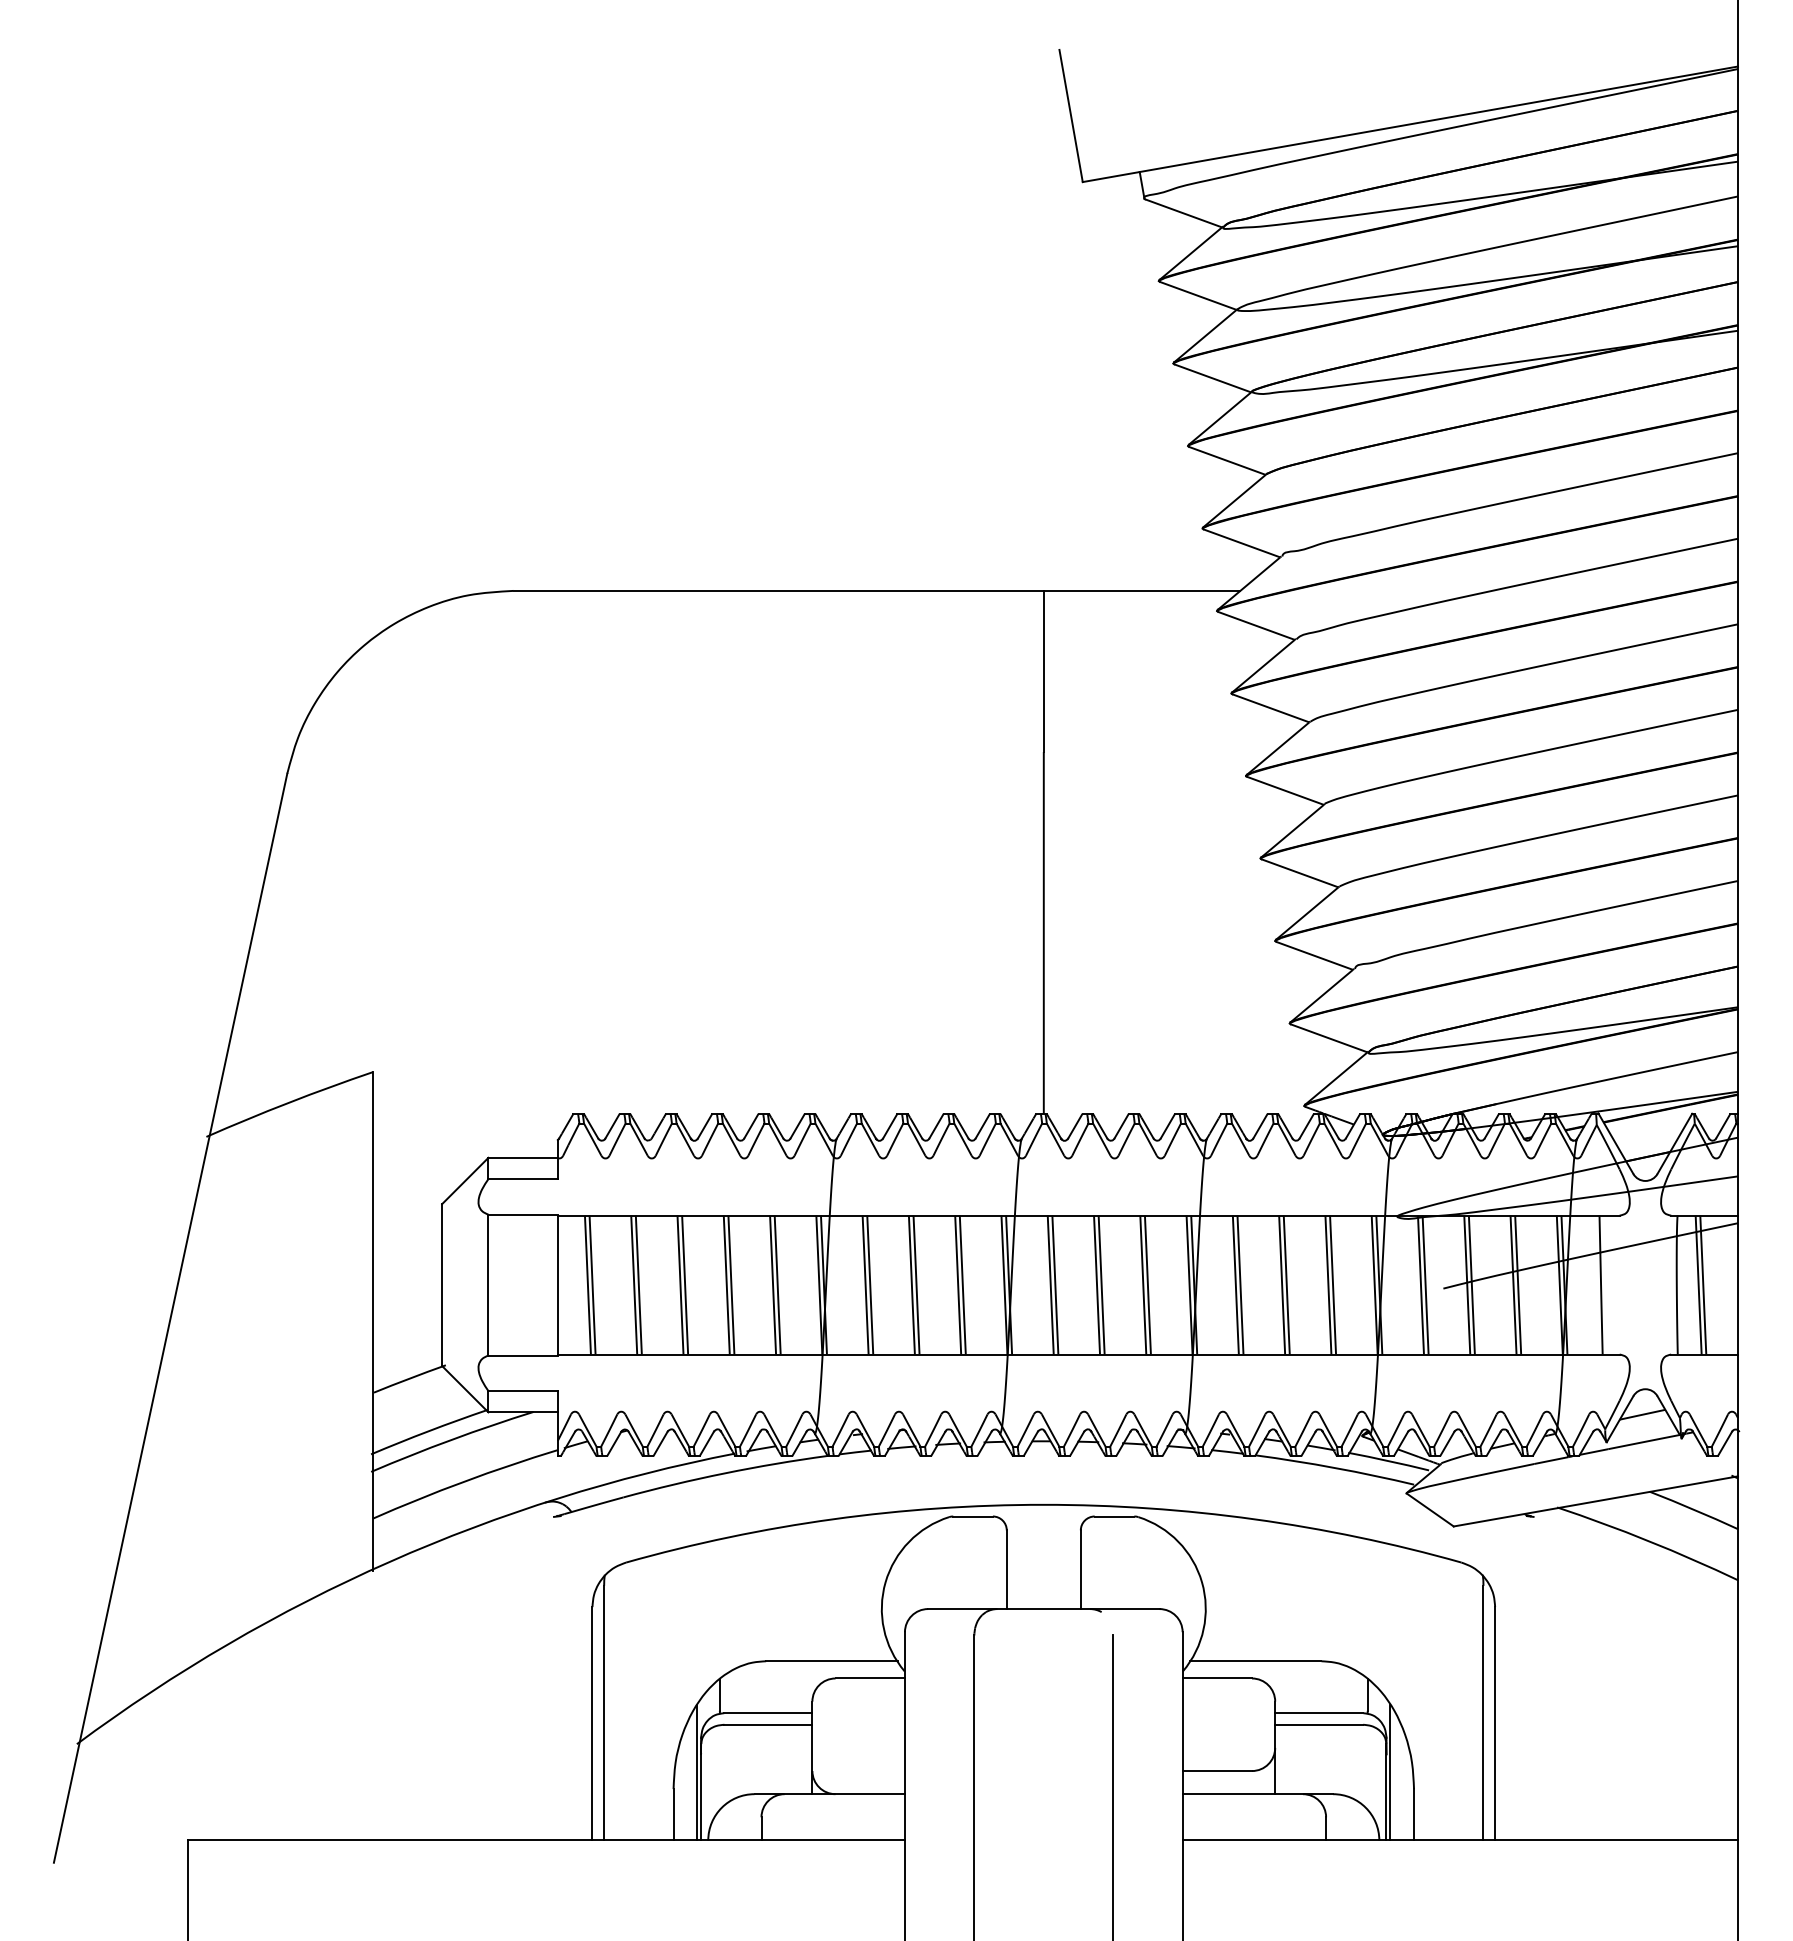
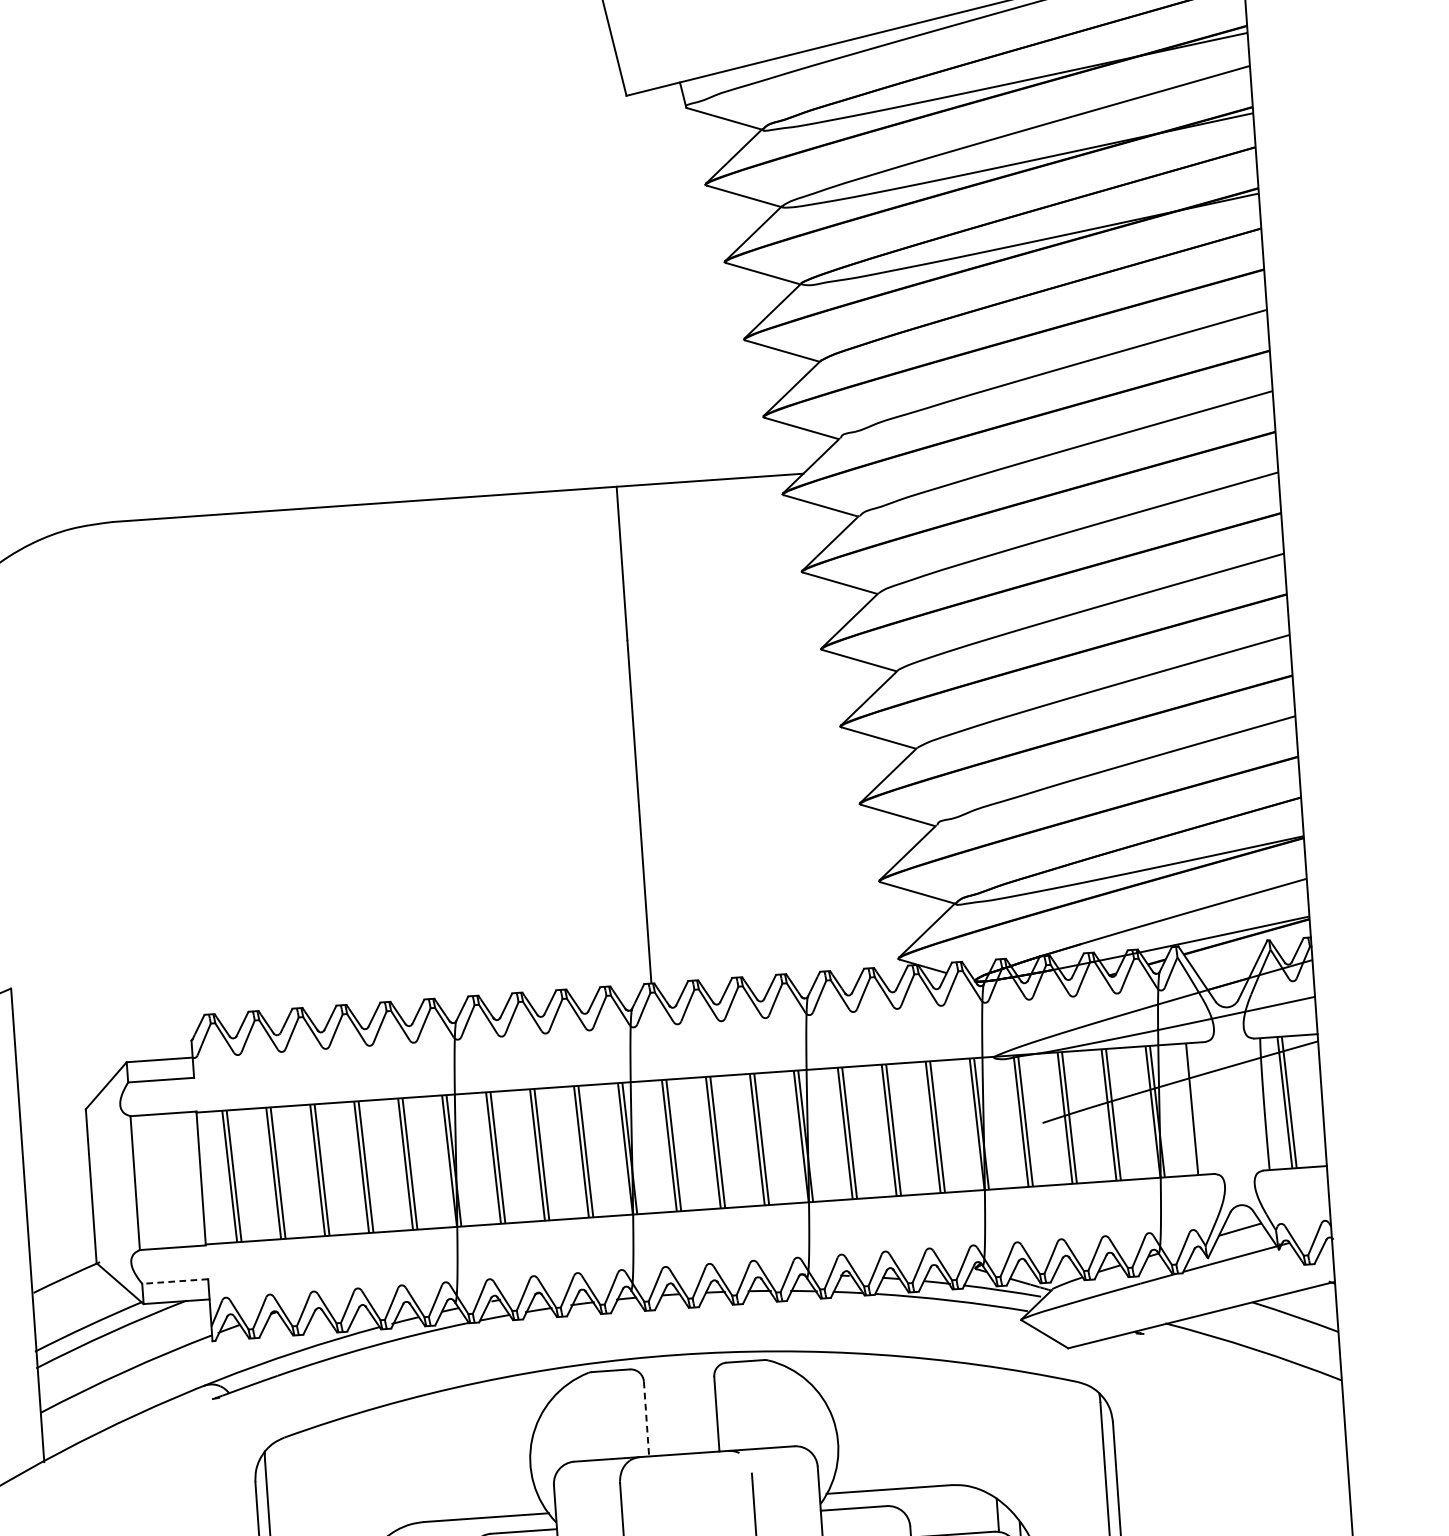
line: (523, 1391) -> (175, 1281), solid -> dashed
line: (1006, 1570) -> (646, 1419), solid -> dashed

